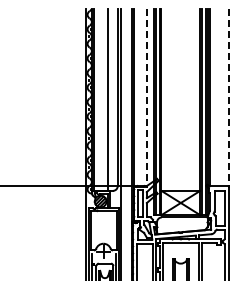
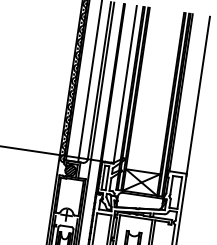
line: (146, 96) -> (125, 83), dashed -> solid
line: (229, 98) -> (198, 96), dashed -> solid

